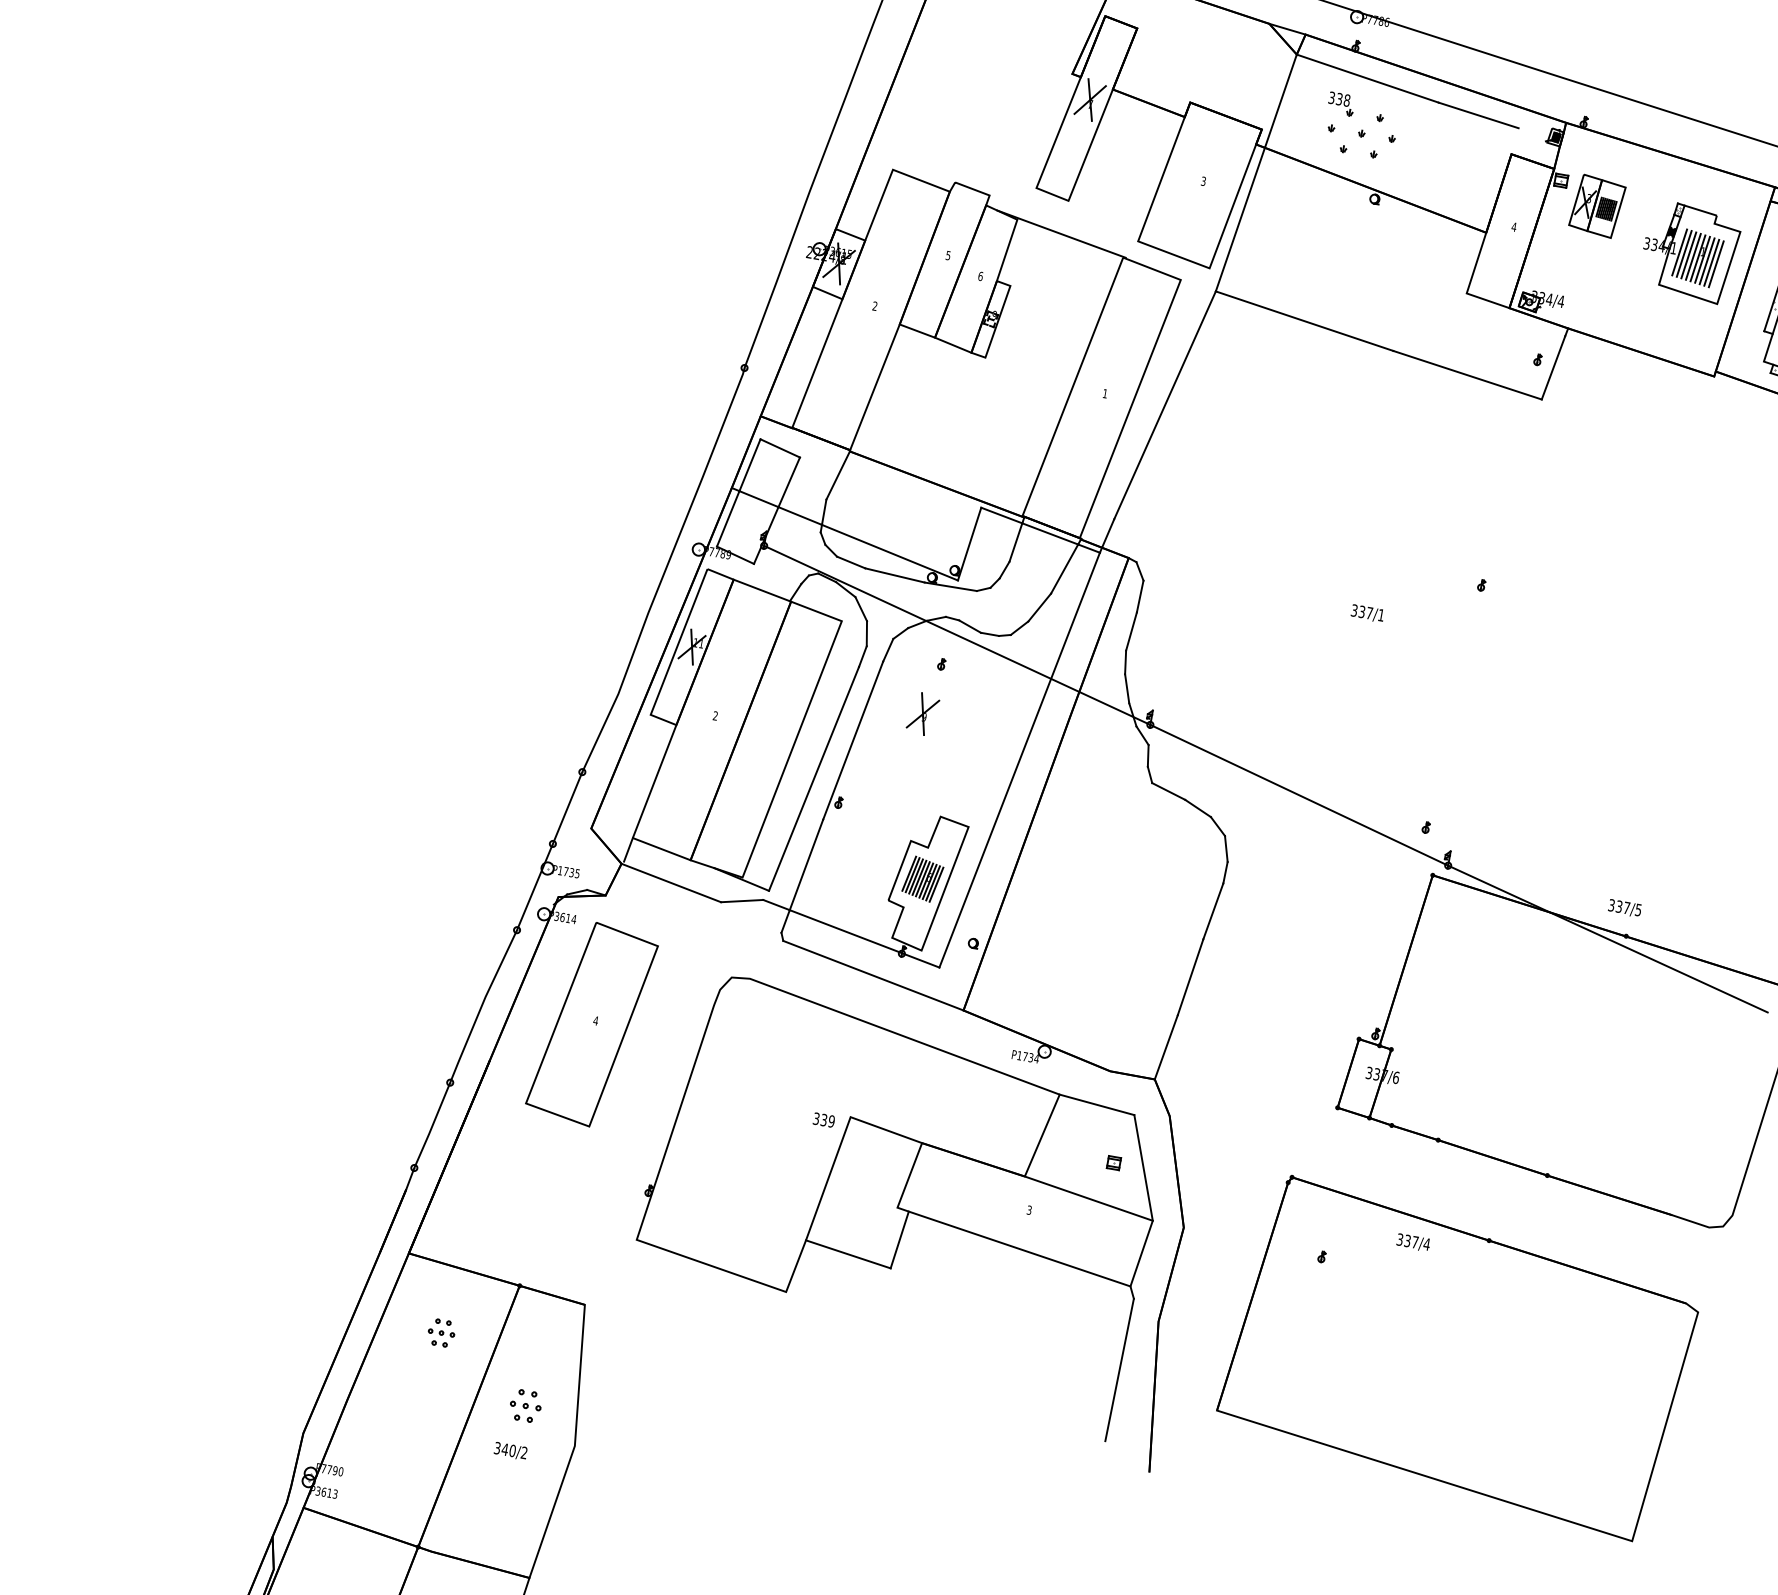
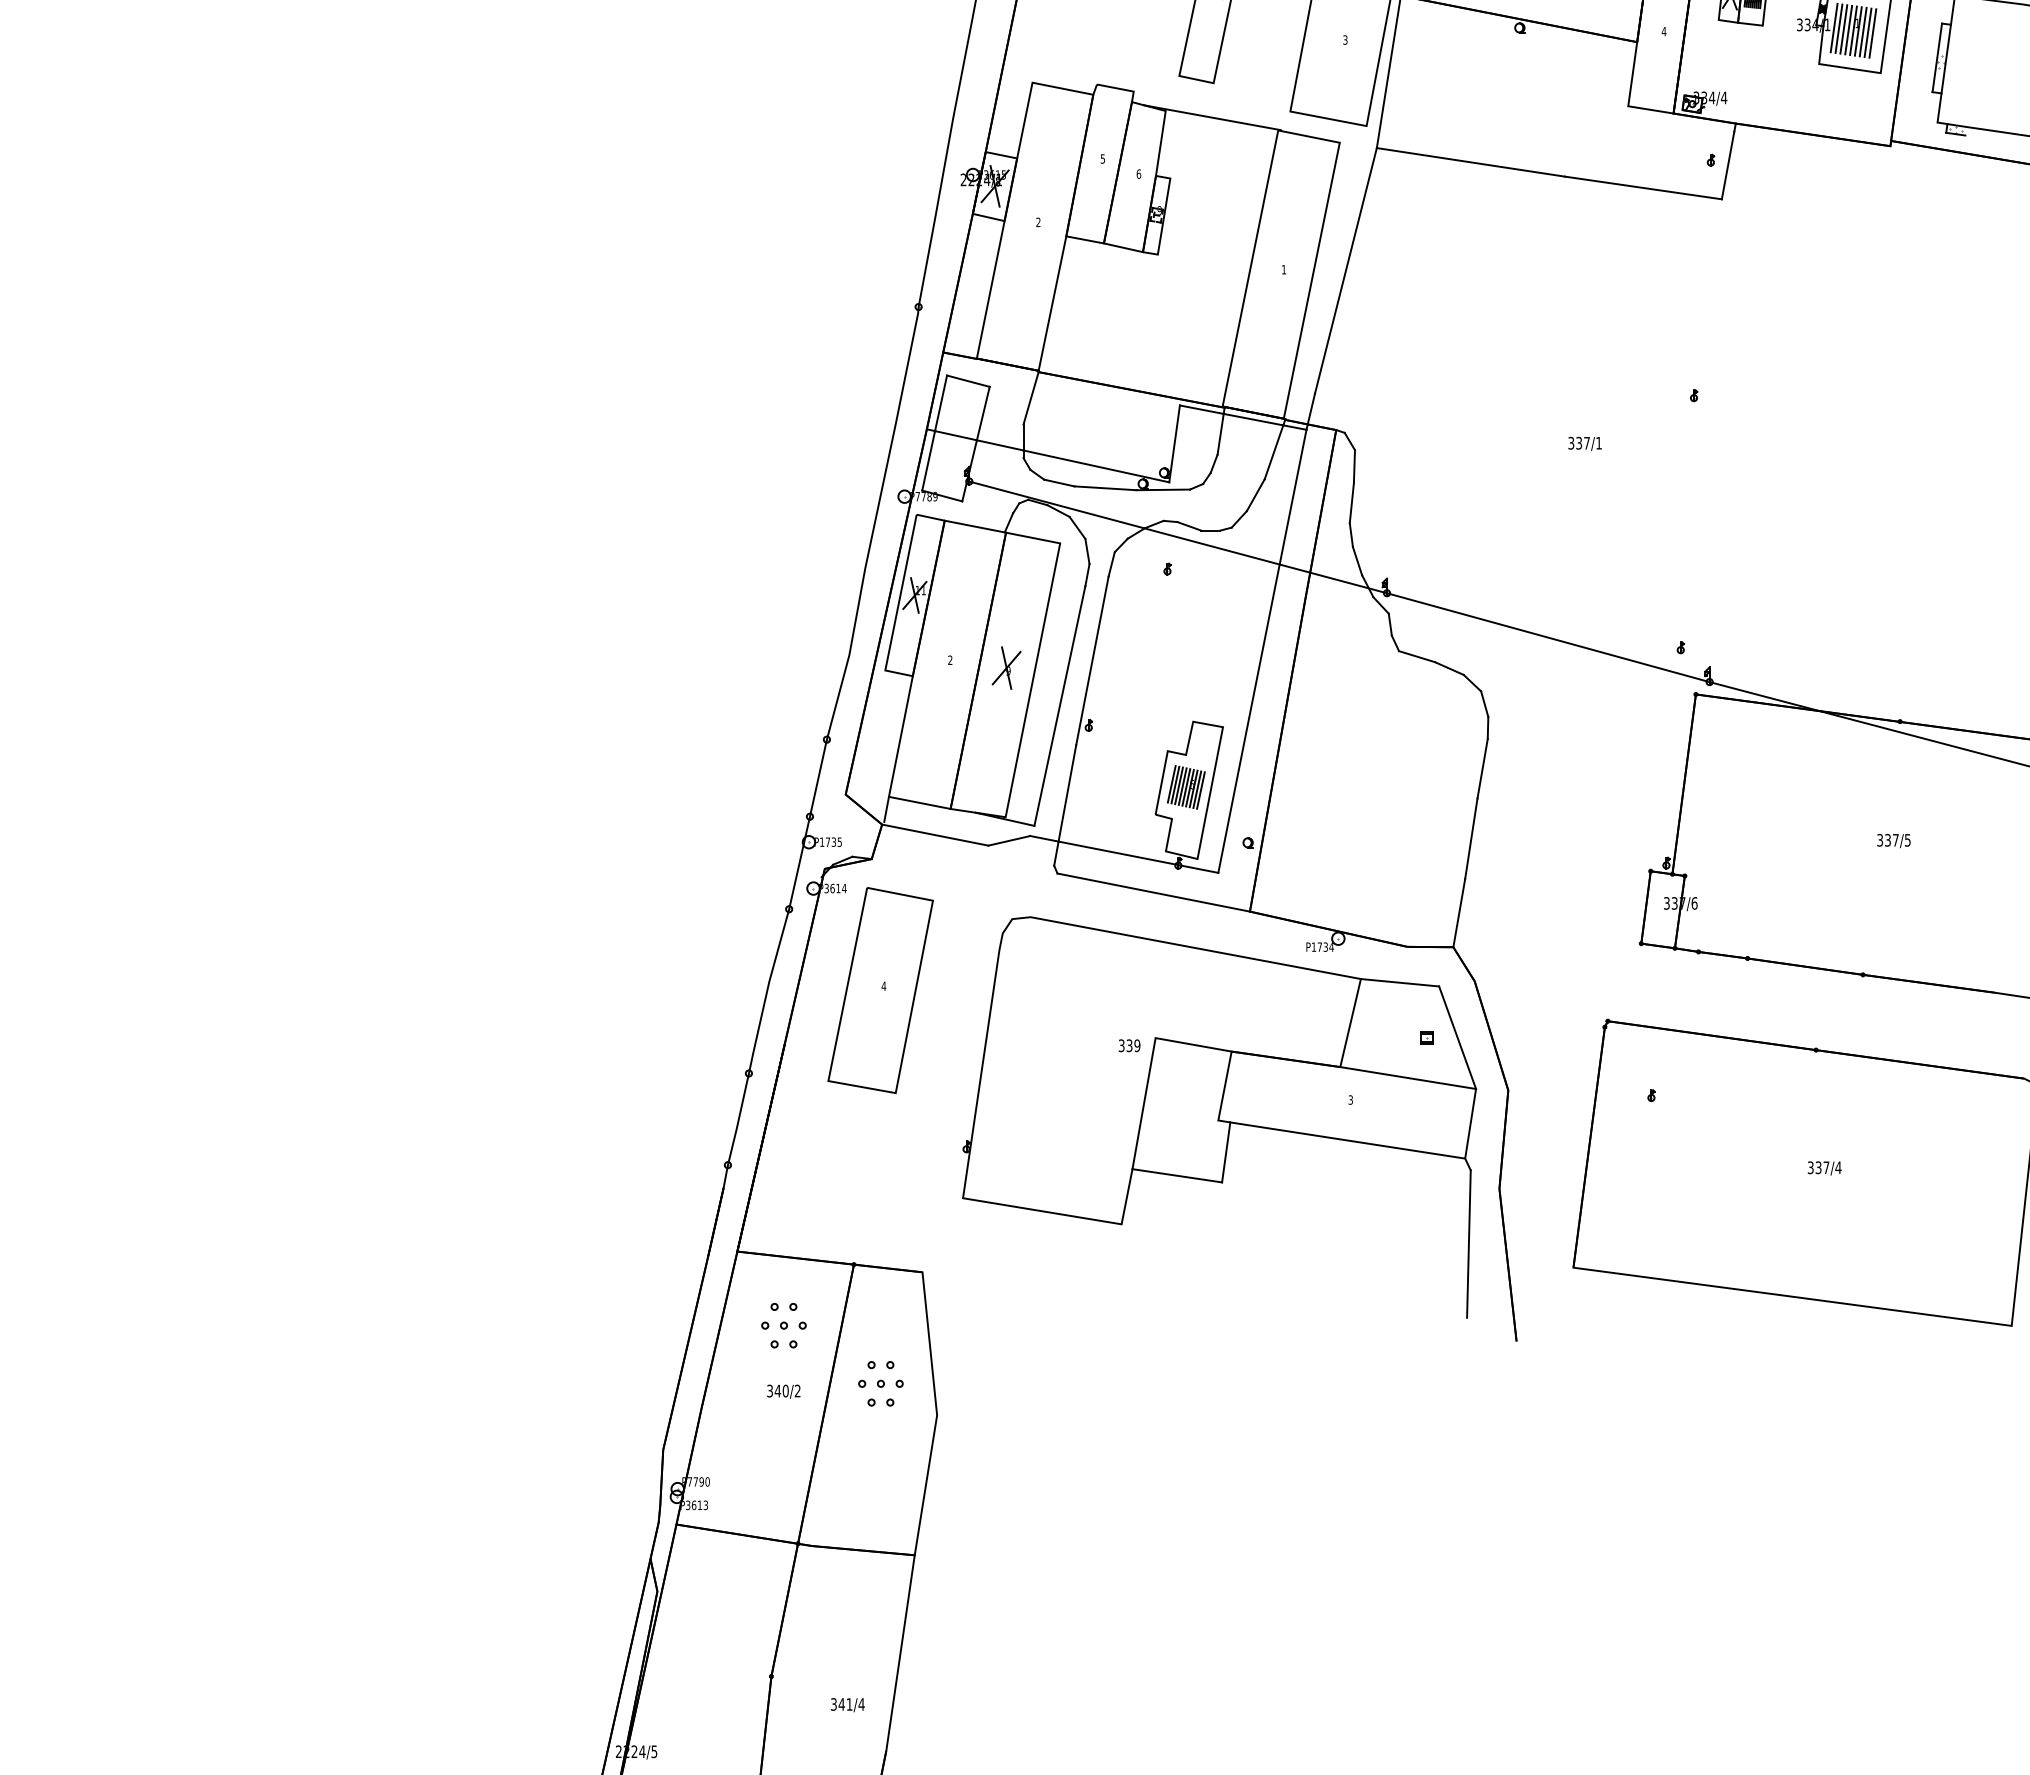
part: (922, 713) -> (1006, 667), moved
text: (1624, 908) -> (1893, 841), moved
text: (1413, 1242) -> (1824, 1168), moved
part: (441, 1332) -> (783, 1325), size x1.67
part: (525, 1405) -> (880, 1383), size x1.43
text: (510, 1450) -> (783, 1391), moved

